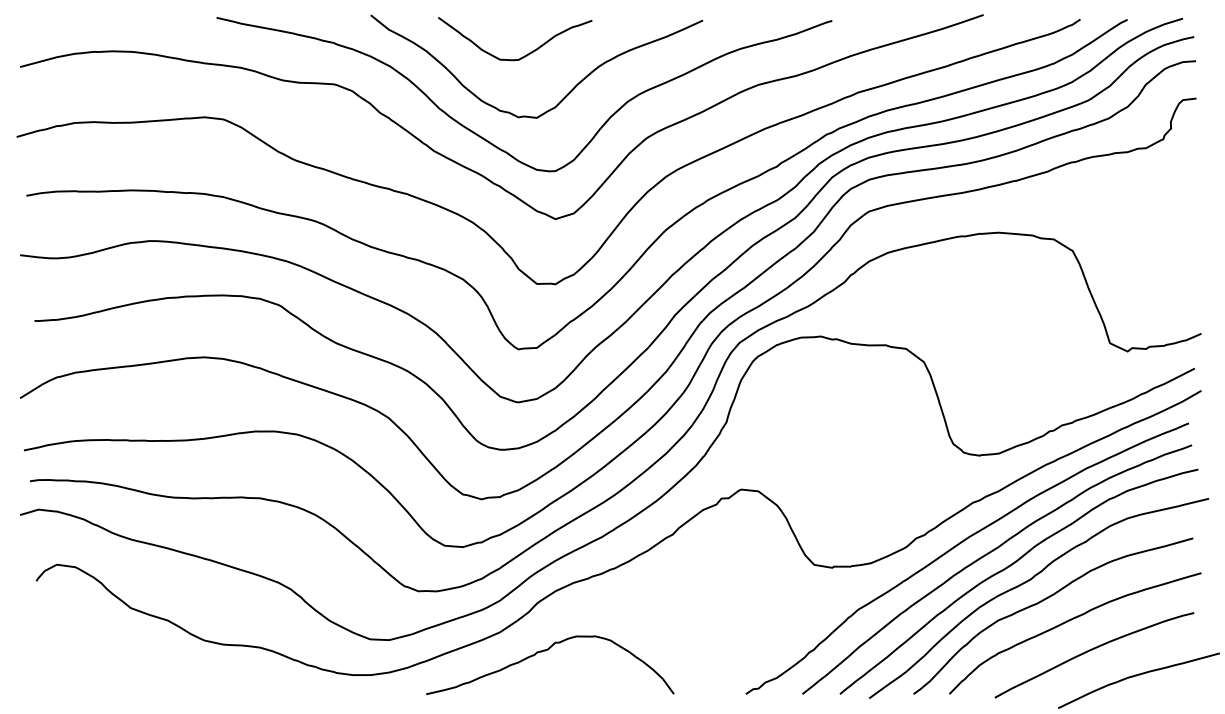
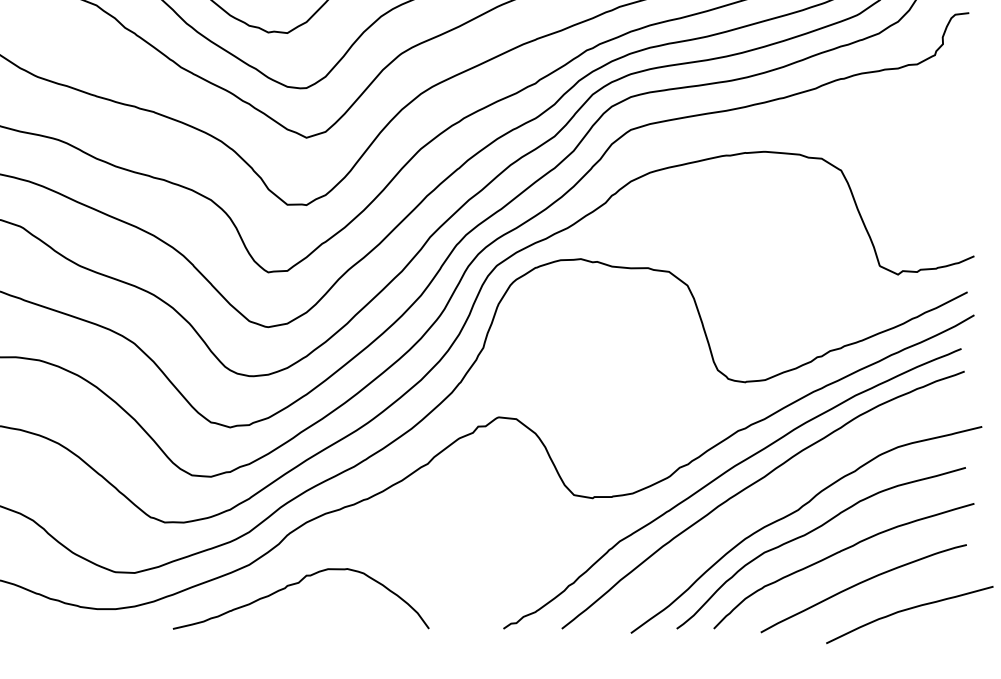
curve: (1009, 567) -> (775, 497), removed

